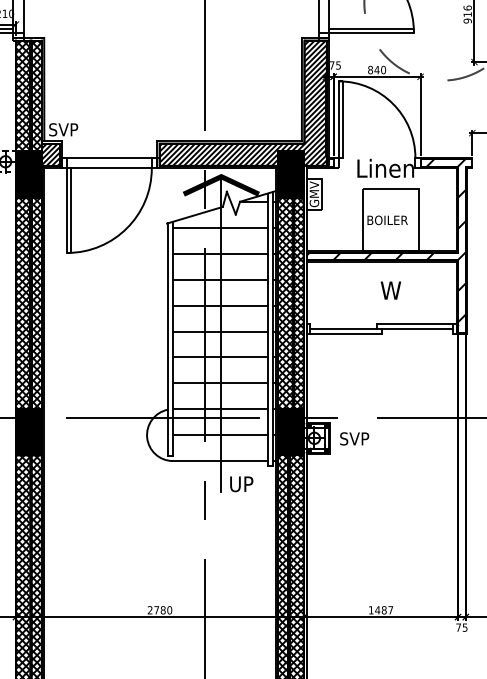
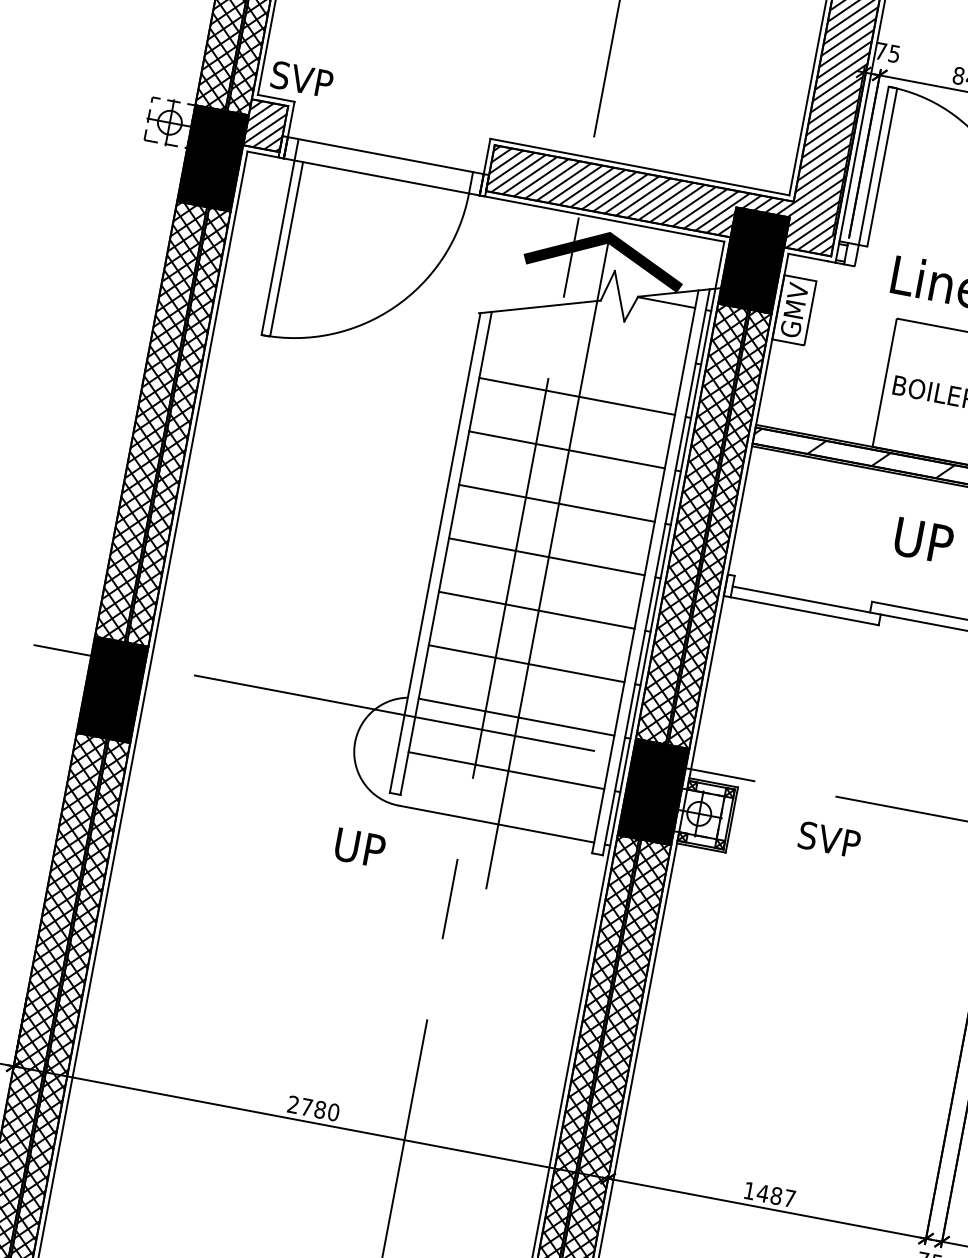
line: (219, 227) -> (585, 341), removed
text: (394, 290) -> (922, 540), W -> UP
text: (354, 438) -> (829, 838), moved
text: (241, 484) -> (359, 848), moved

